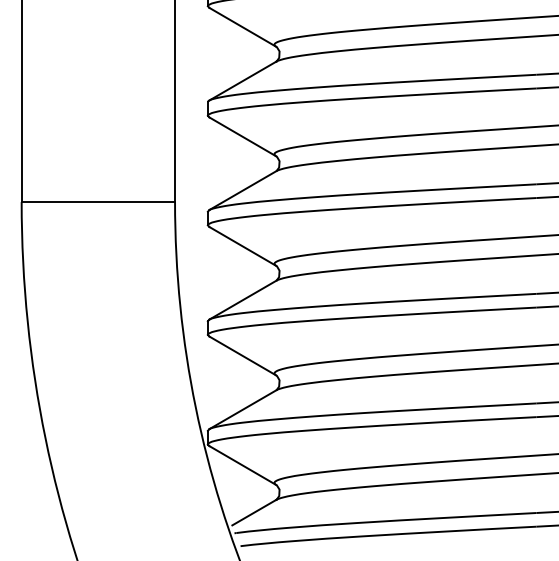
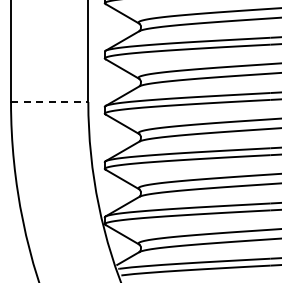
line: (98, 201) -> (49, 101), solid -> dashed

